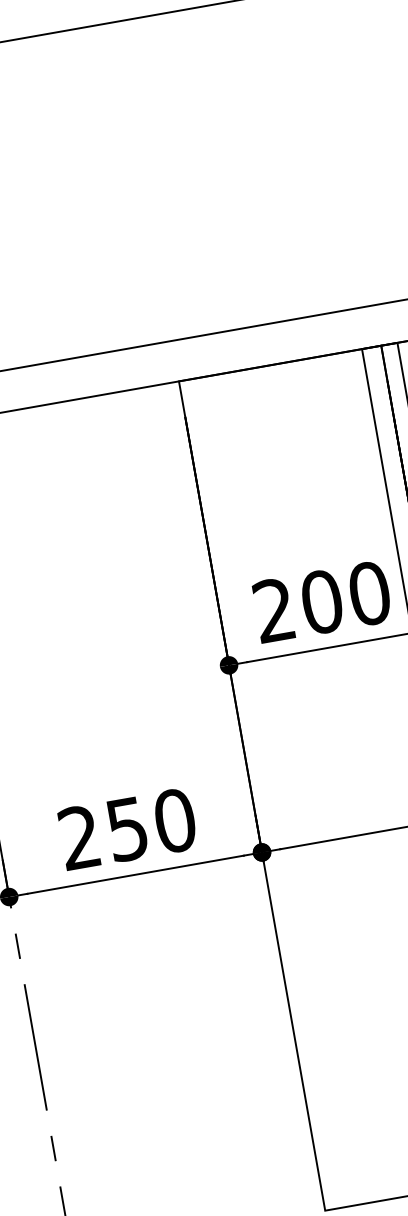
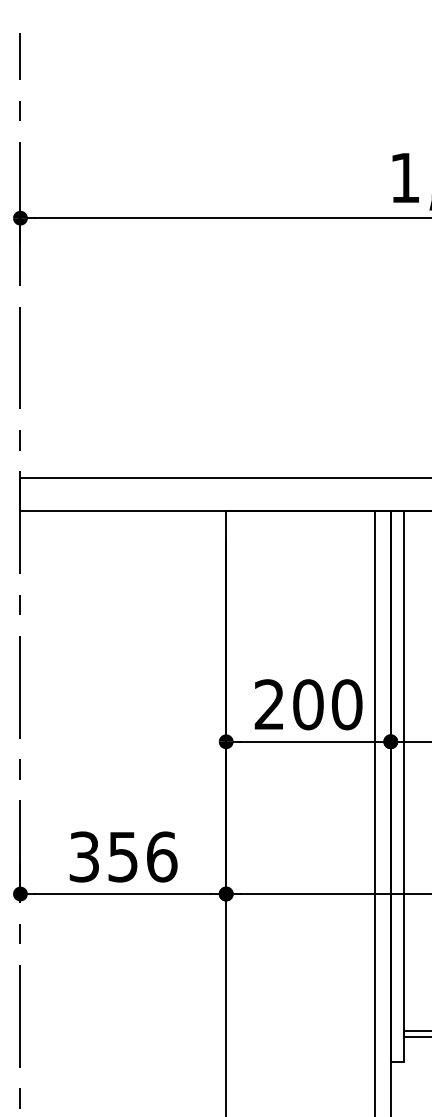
text: (127, 828) -> (123, 856), 250 -> 356

